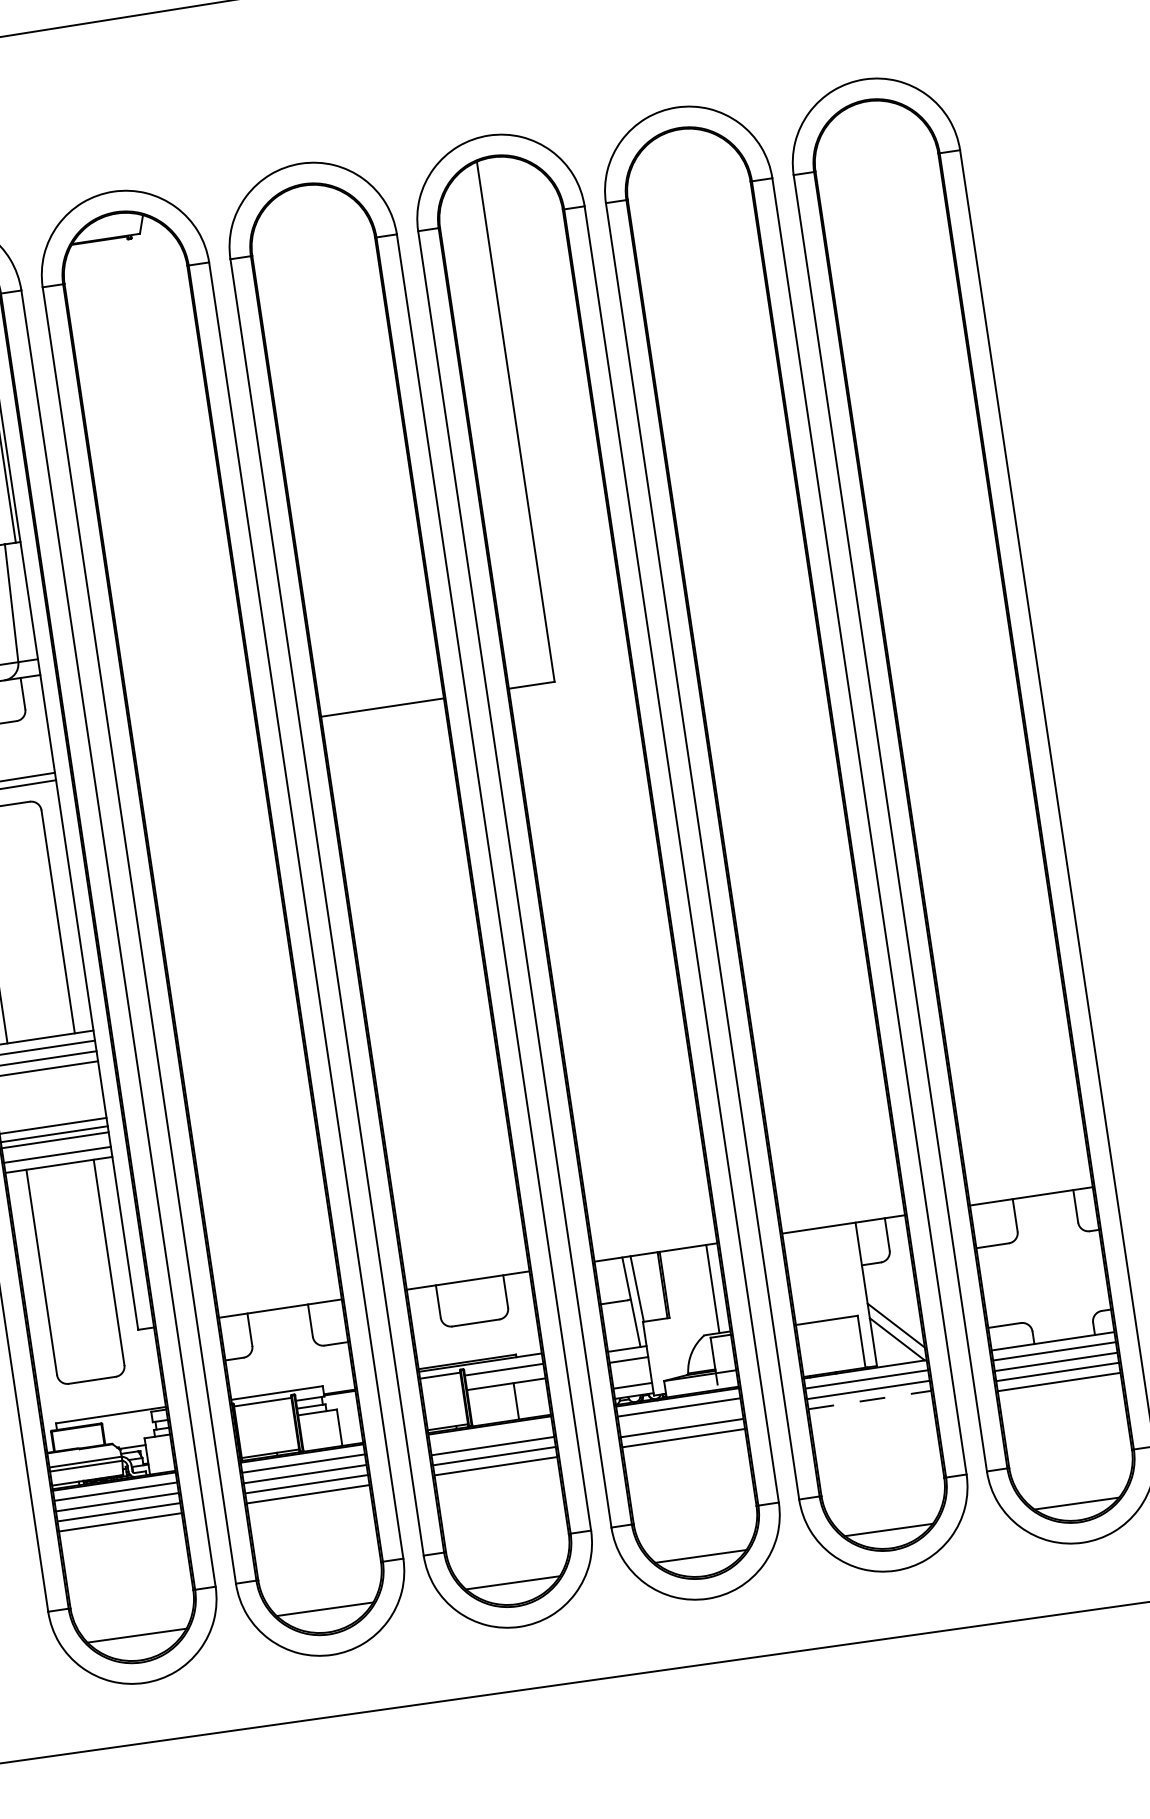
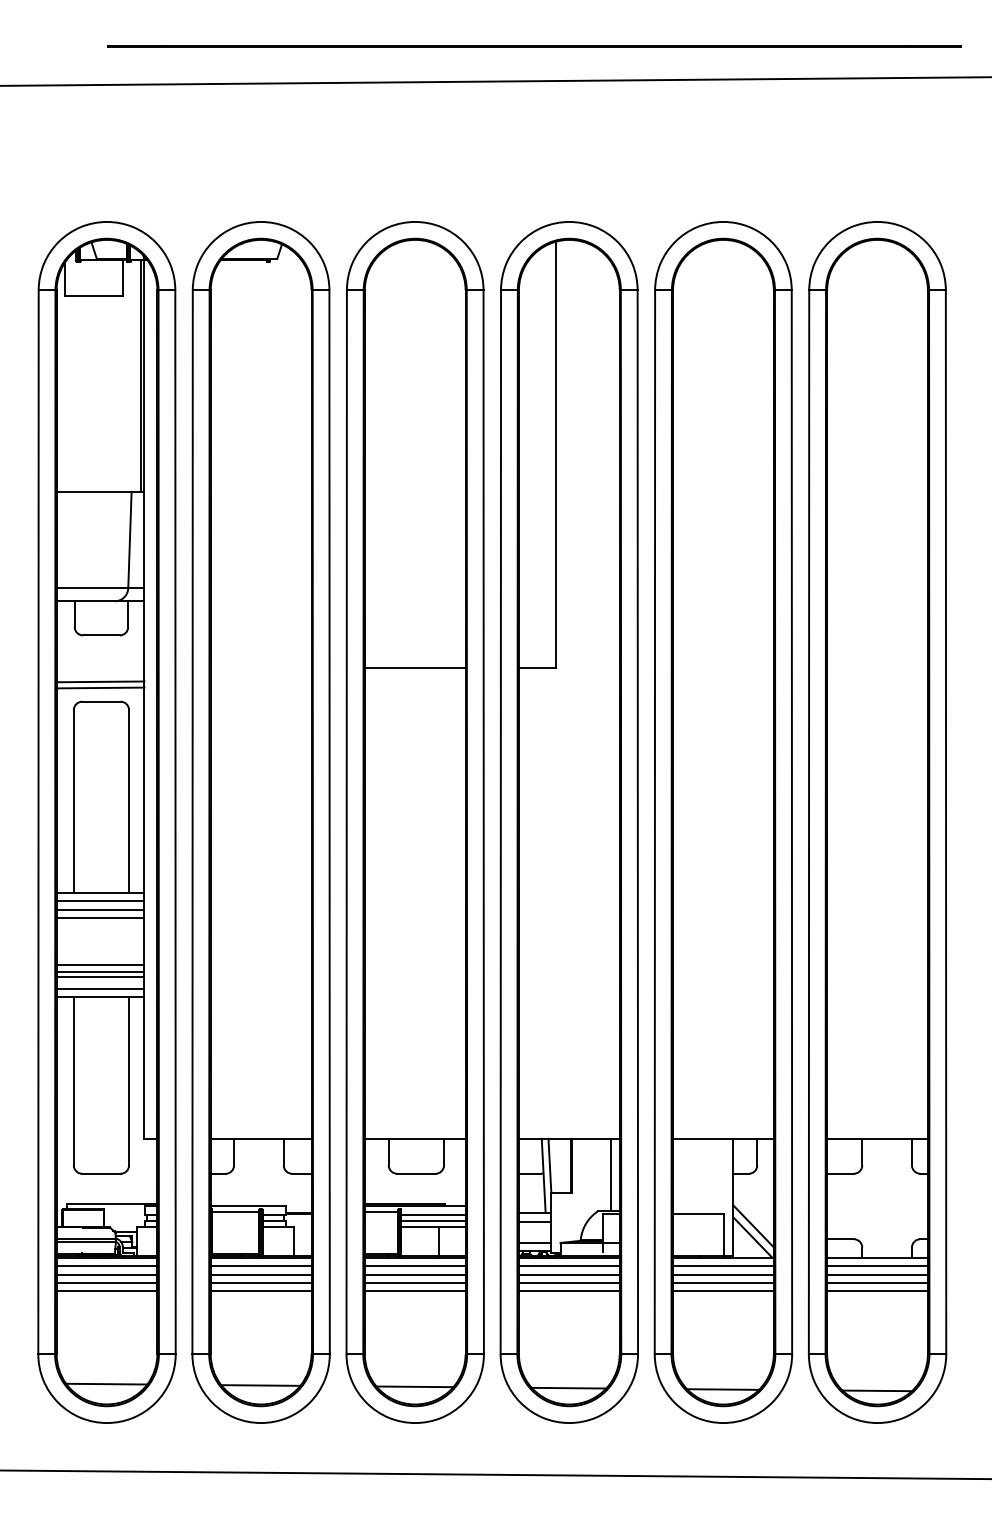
line: (505, 1378) -> (433, 1221), added
line: (869, 1399) -> (723, 1282), dashed -> solid
line: (871, 1410) -> (723, 1291), added
line: (679, 1418) -> (568, 1274), added
line: (490, 1435) -> (414, 1265), added

